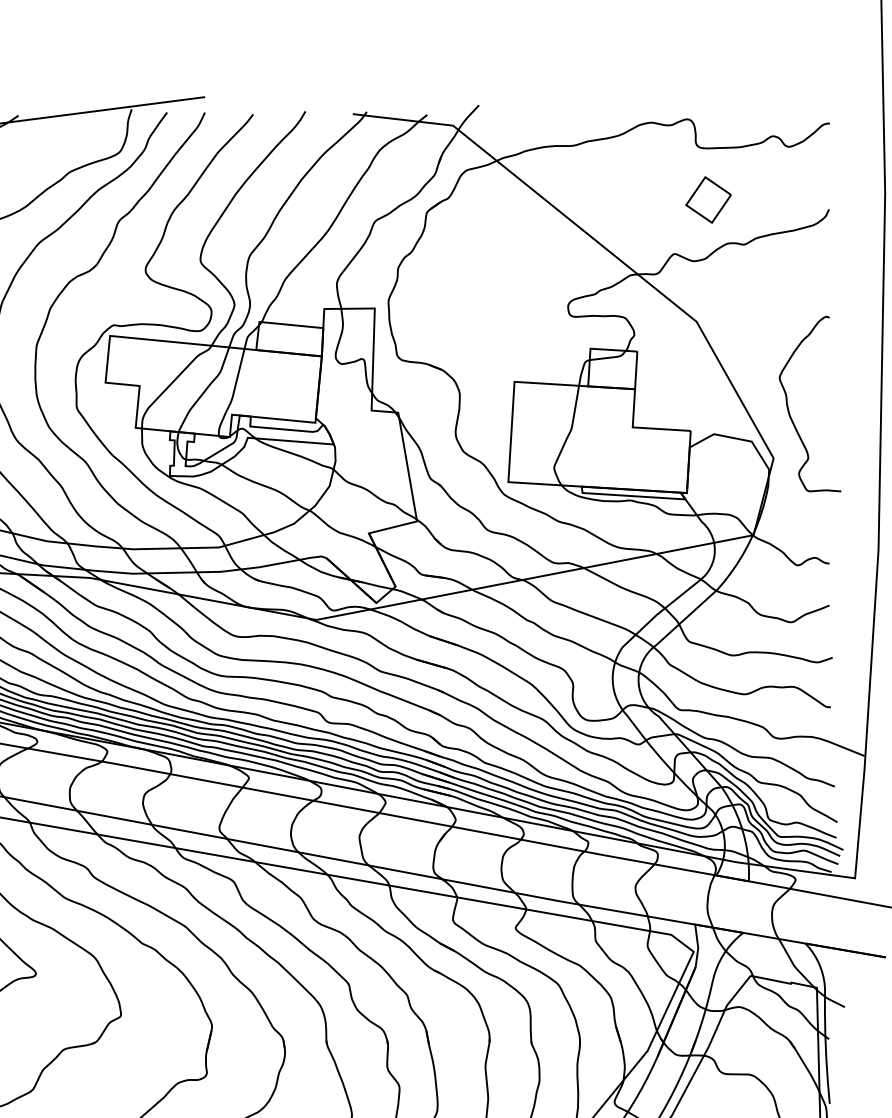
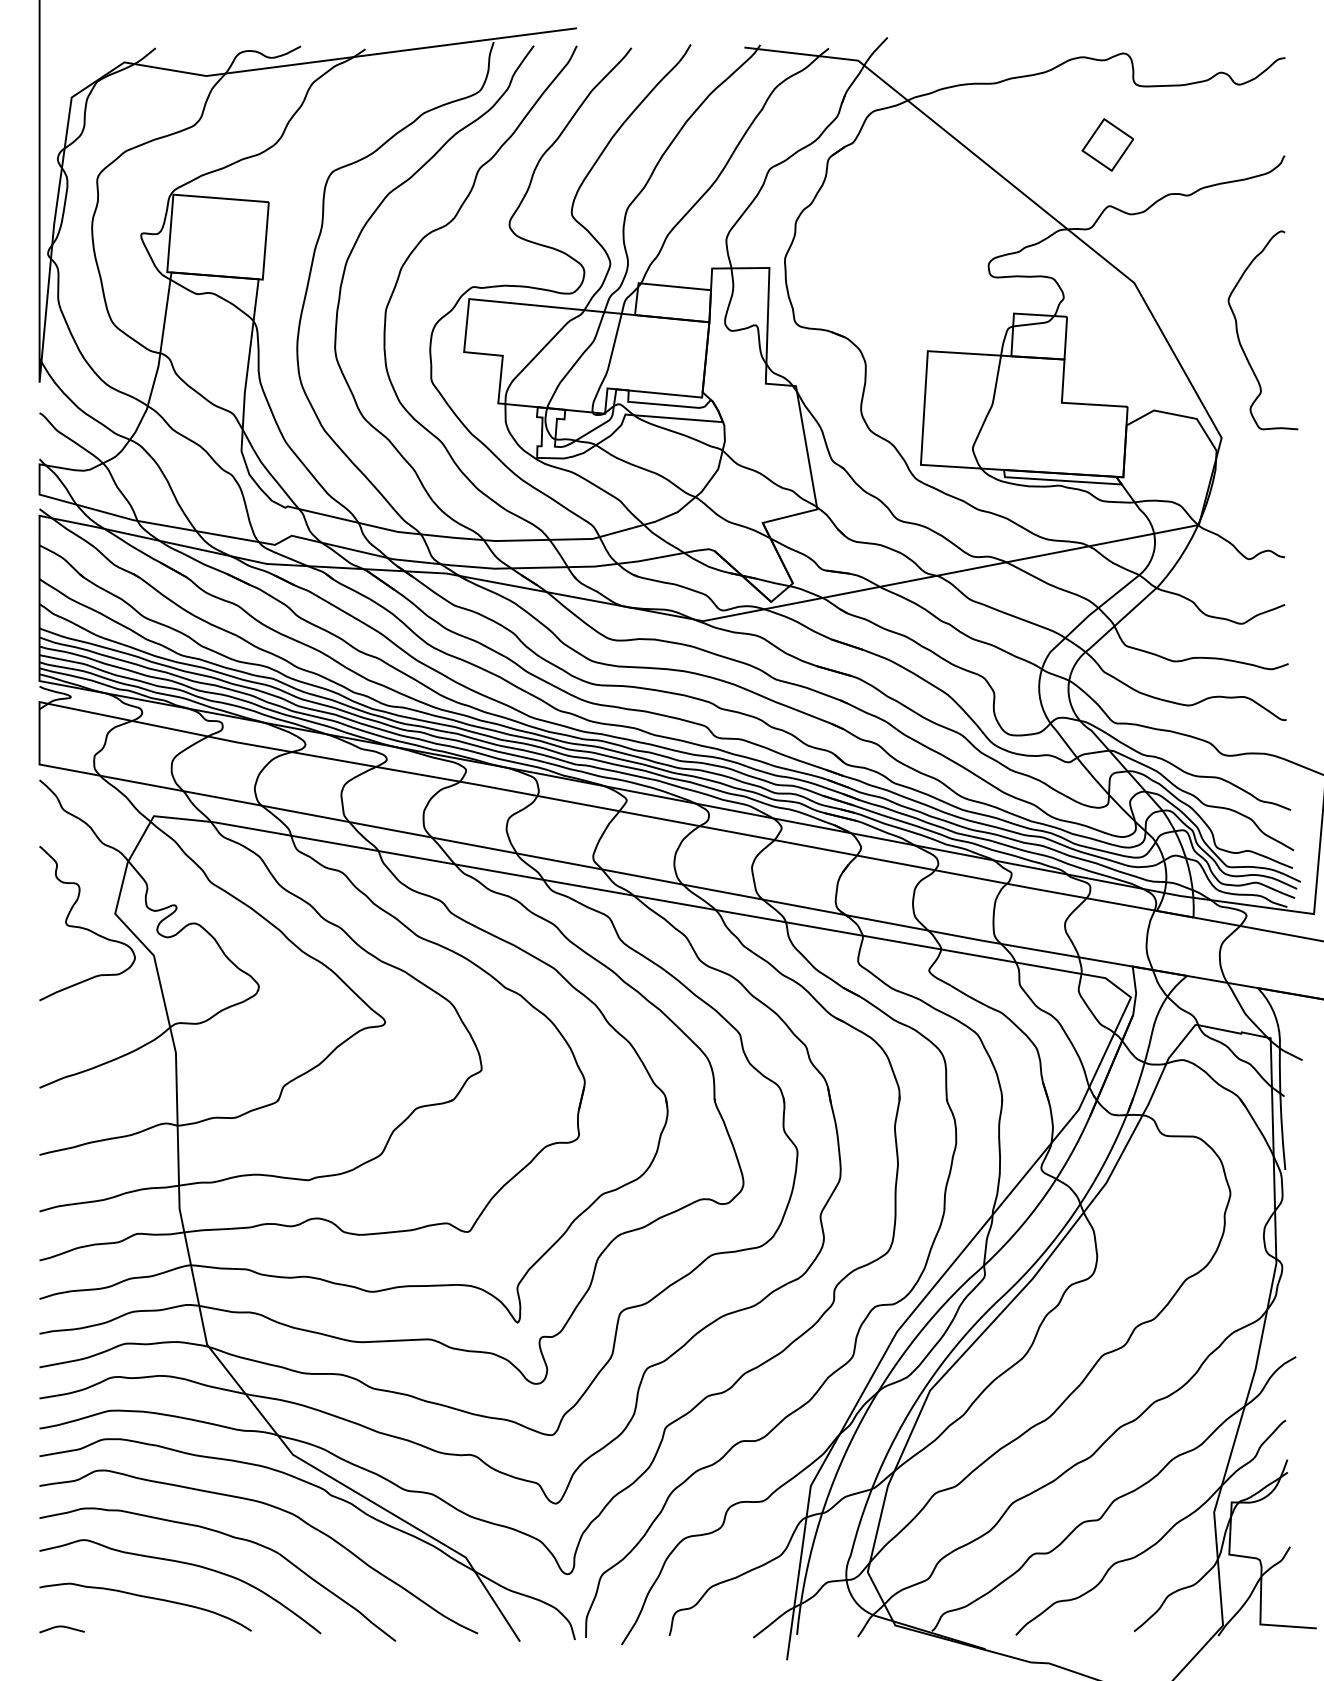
part: (708, 199) -> (1107, 144), moved
curve: (789, 410) -> (1239, 337), moved

